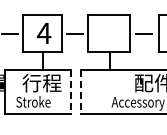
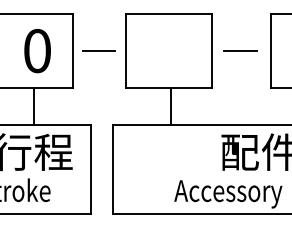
text: (43, 33) -> (35, 51), 4 -> 0
line: (70, 92) -> (90, 171), dashed -> solid
line: (81, 92) -> (113, 171), dashed -> solid

